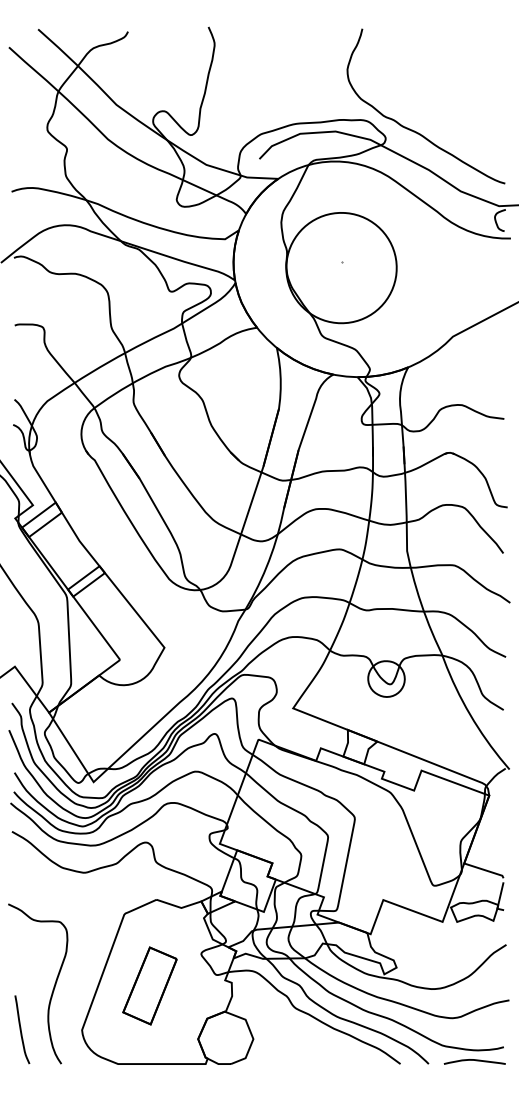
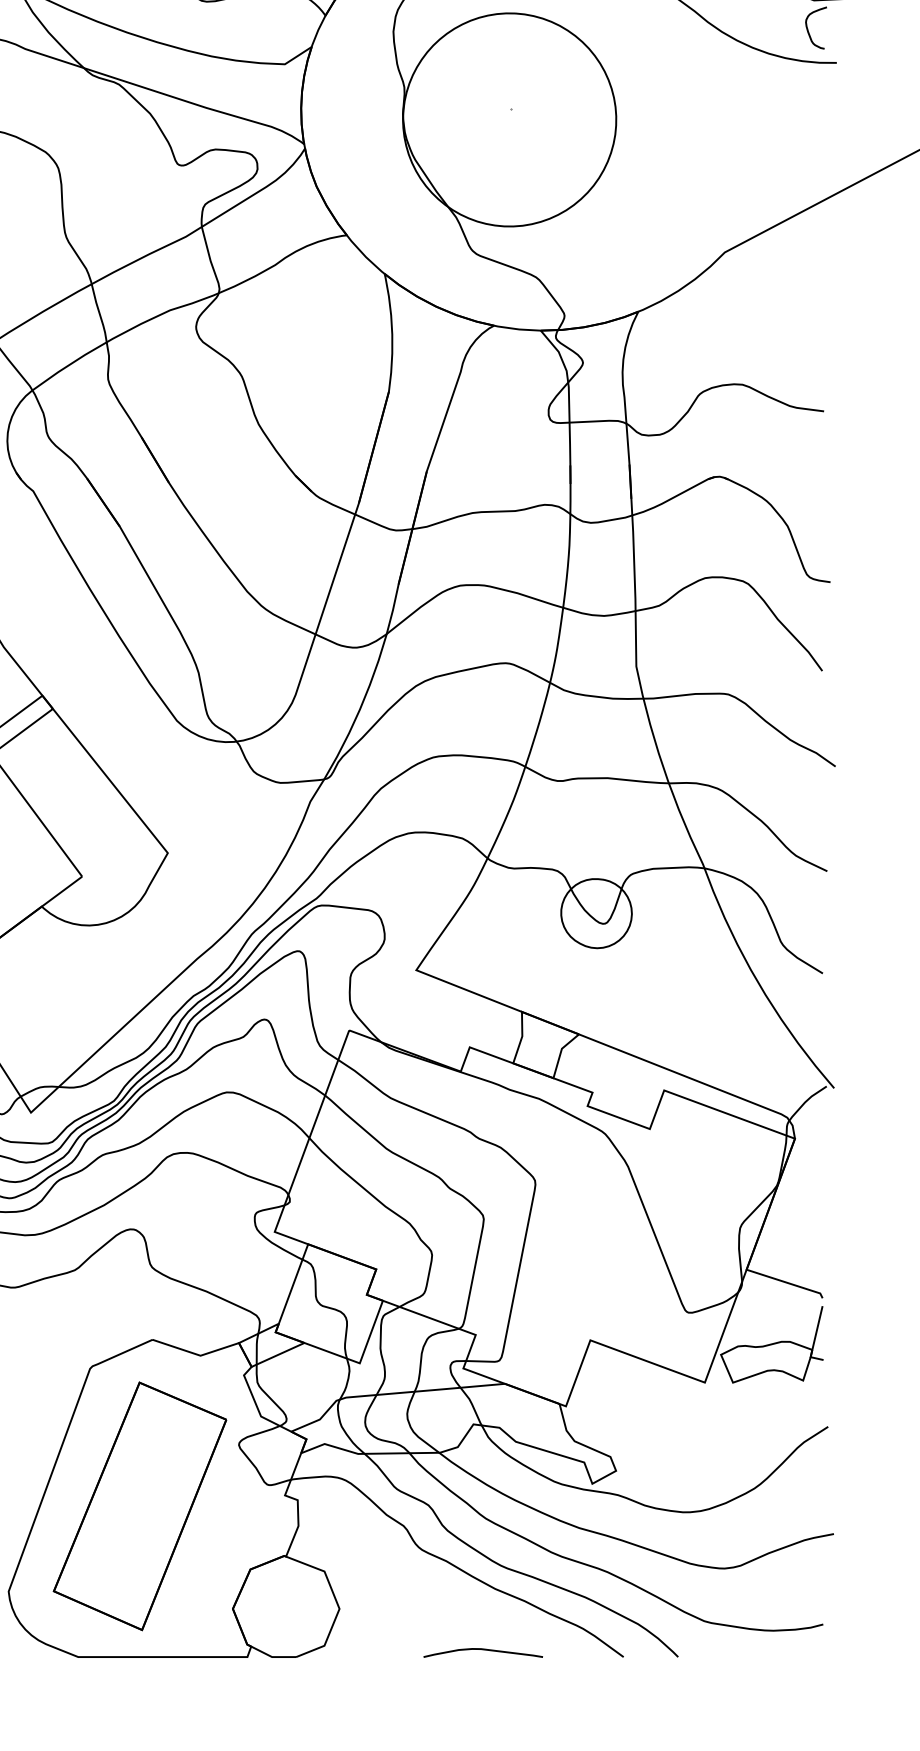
part: (149, 985) -> (138, 1505), size x1.67
curve: (474, 1060) -> (482, 1650), moved

